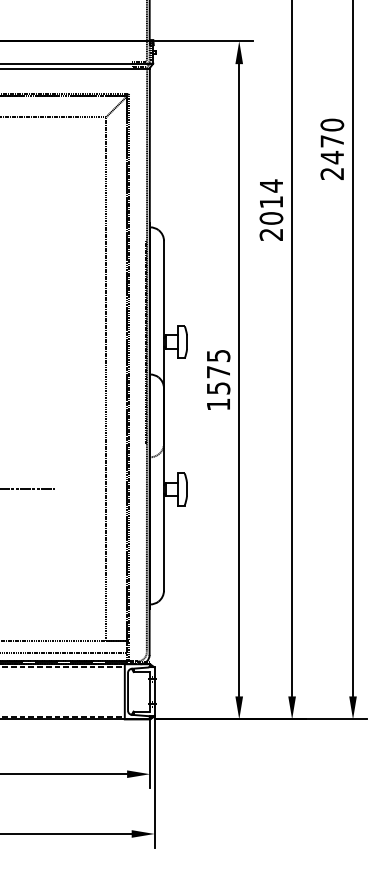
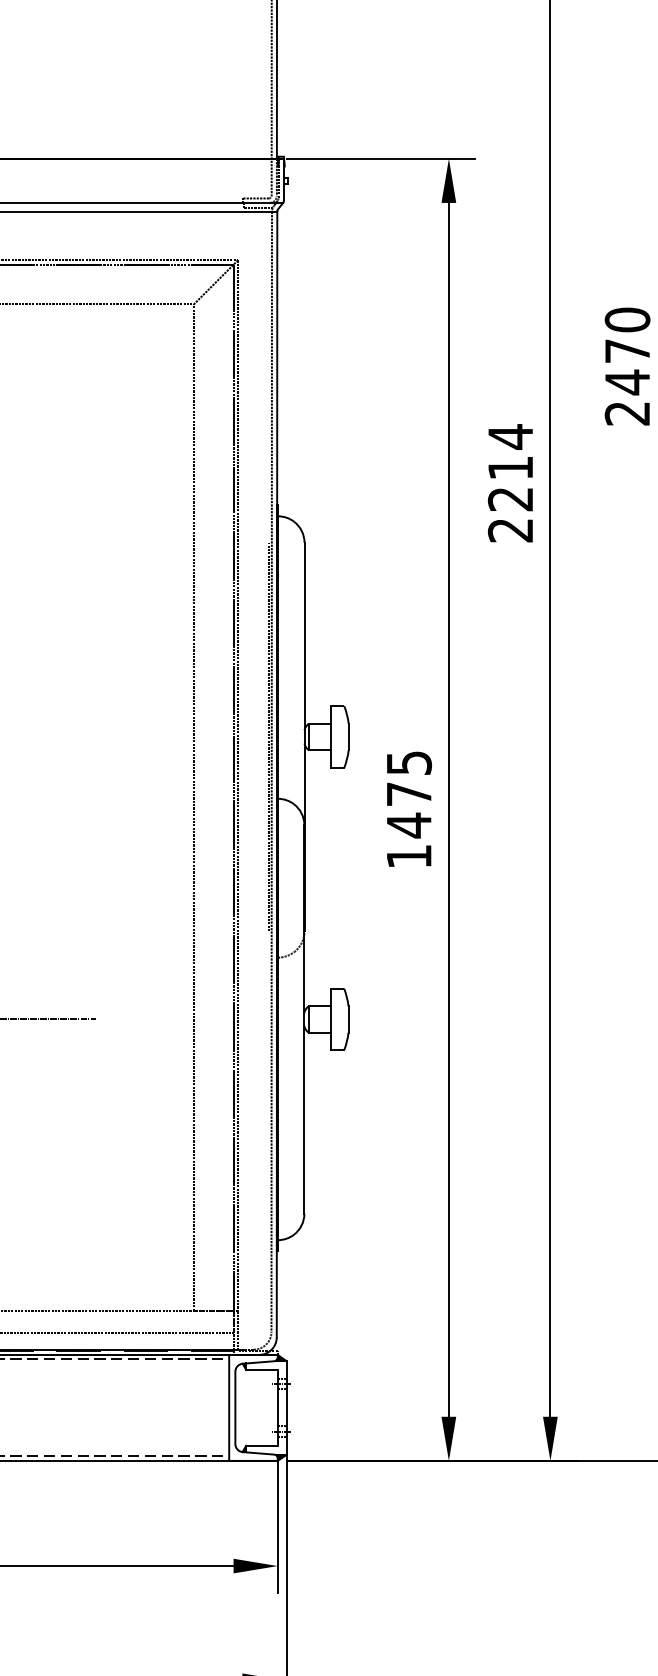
text: (271, 218) -> (510, 499), 2014 -> 2214
text: (218, 388) -> (409, 825), 1575 -> 1475

